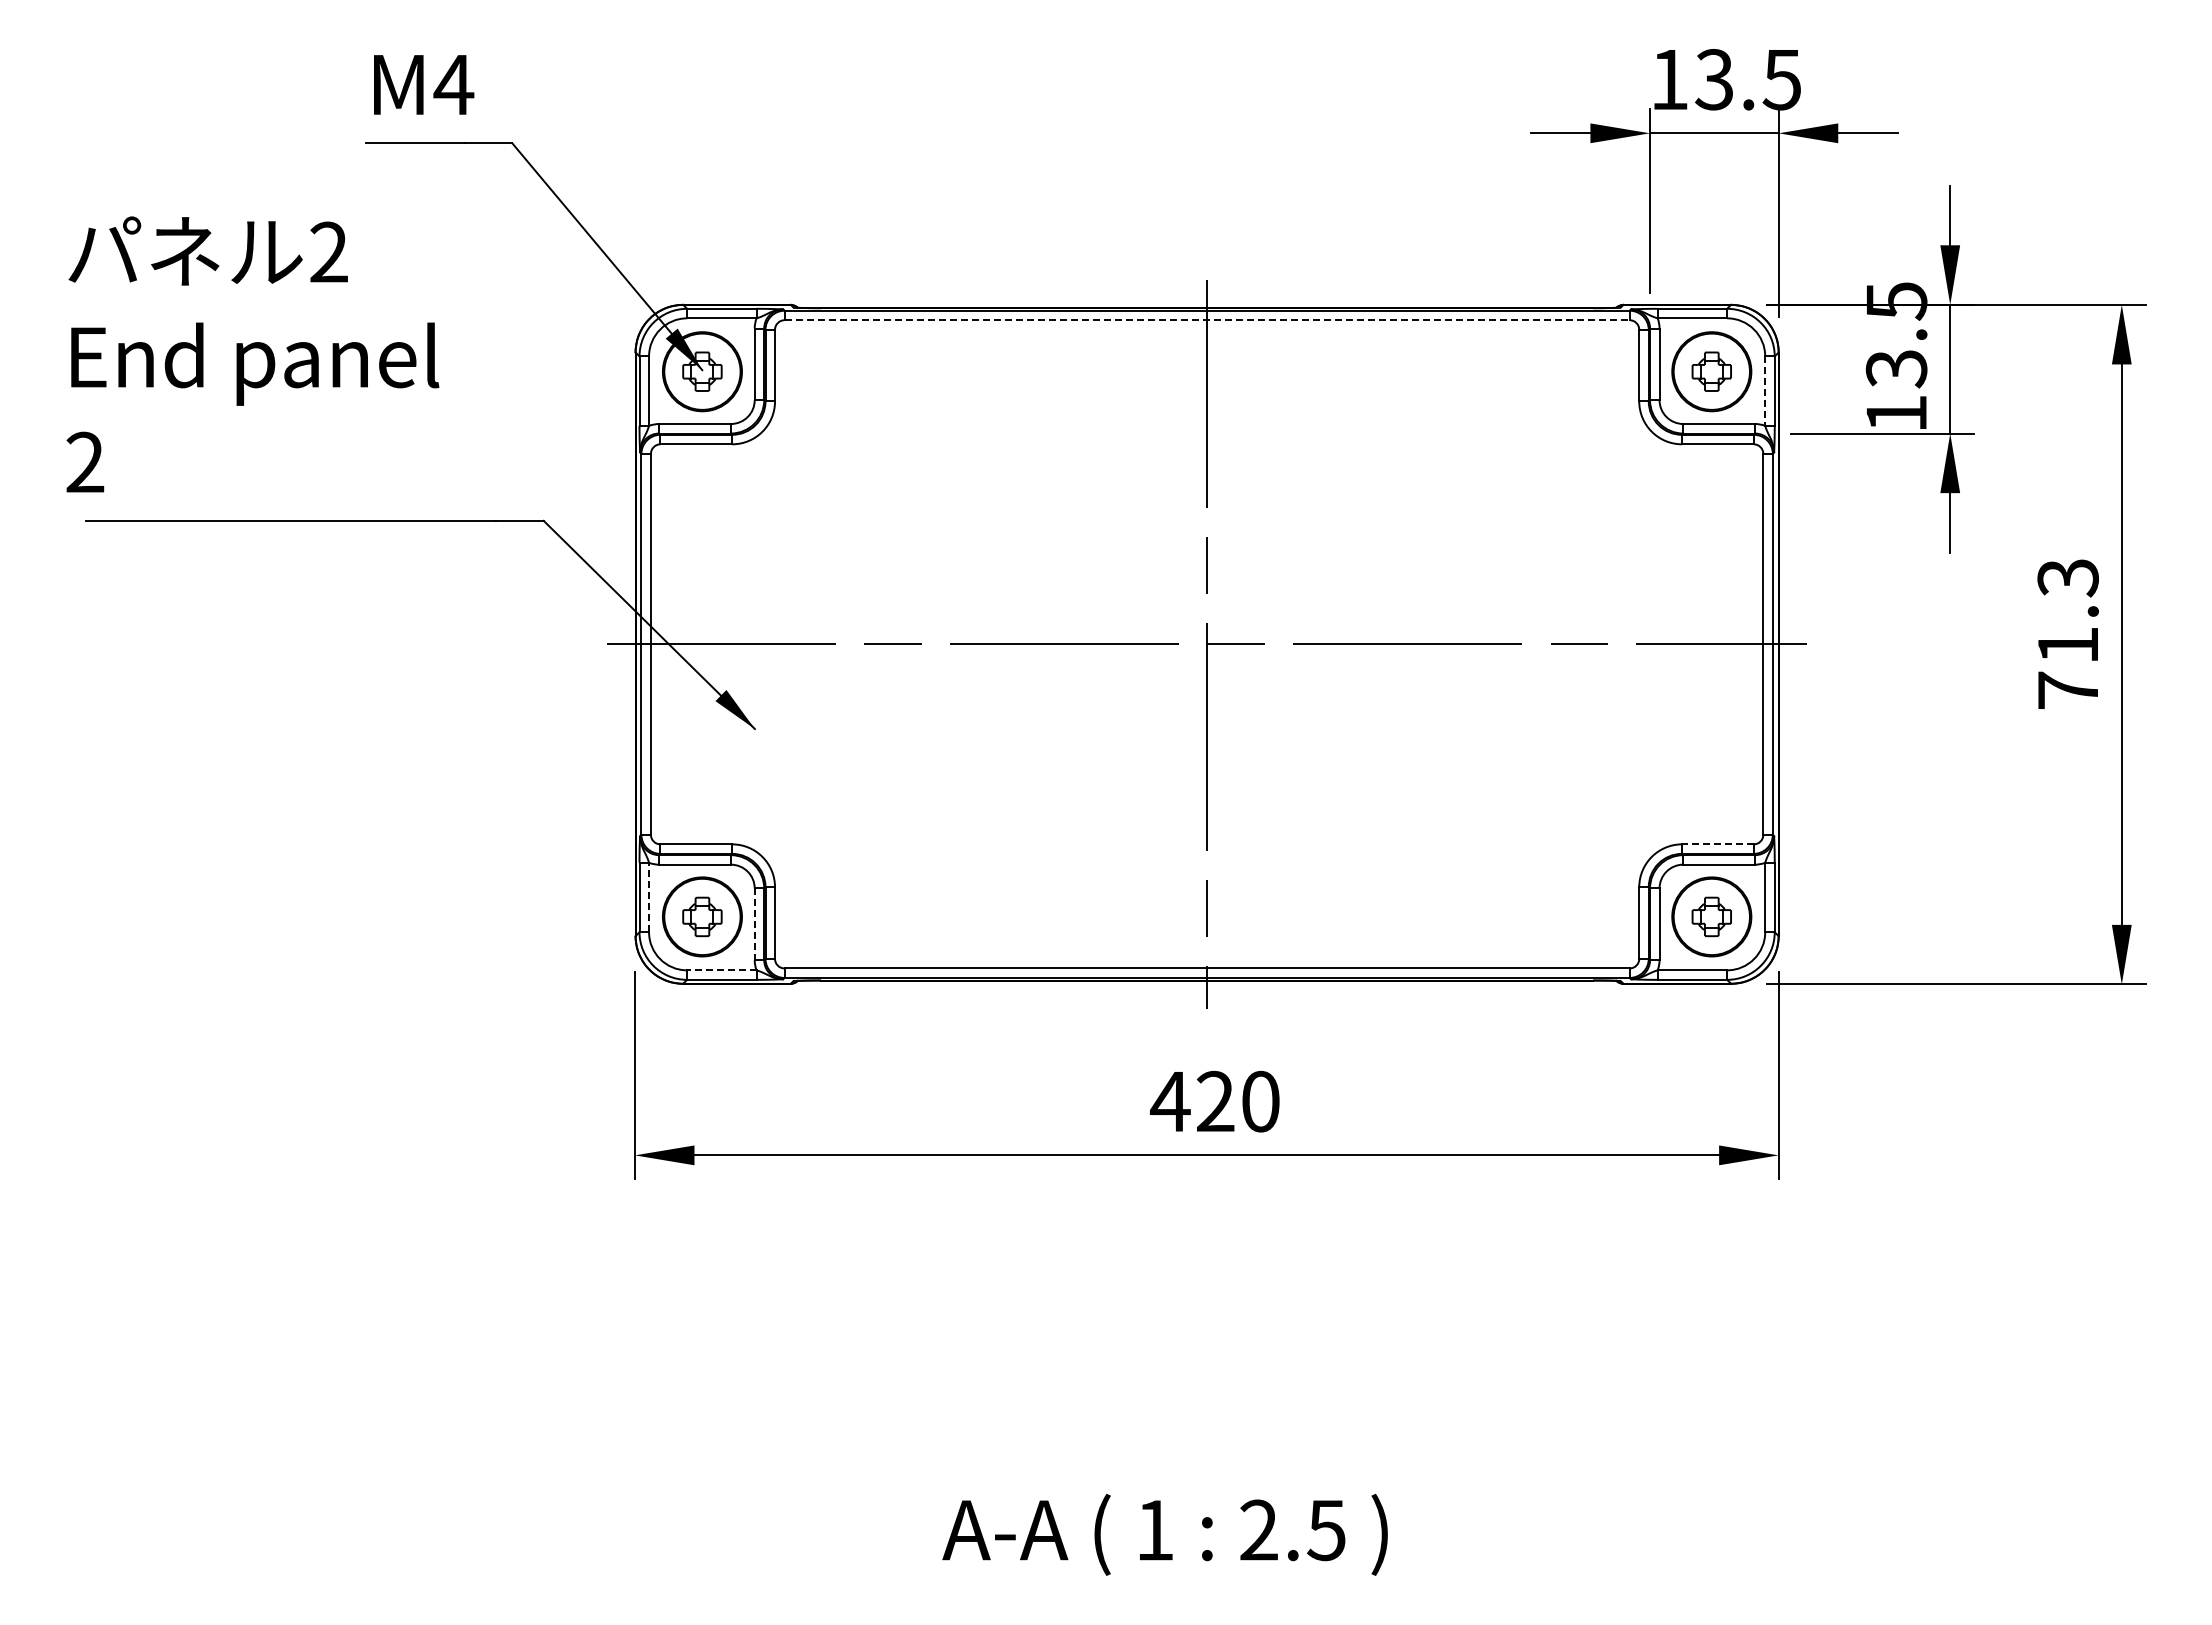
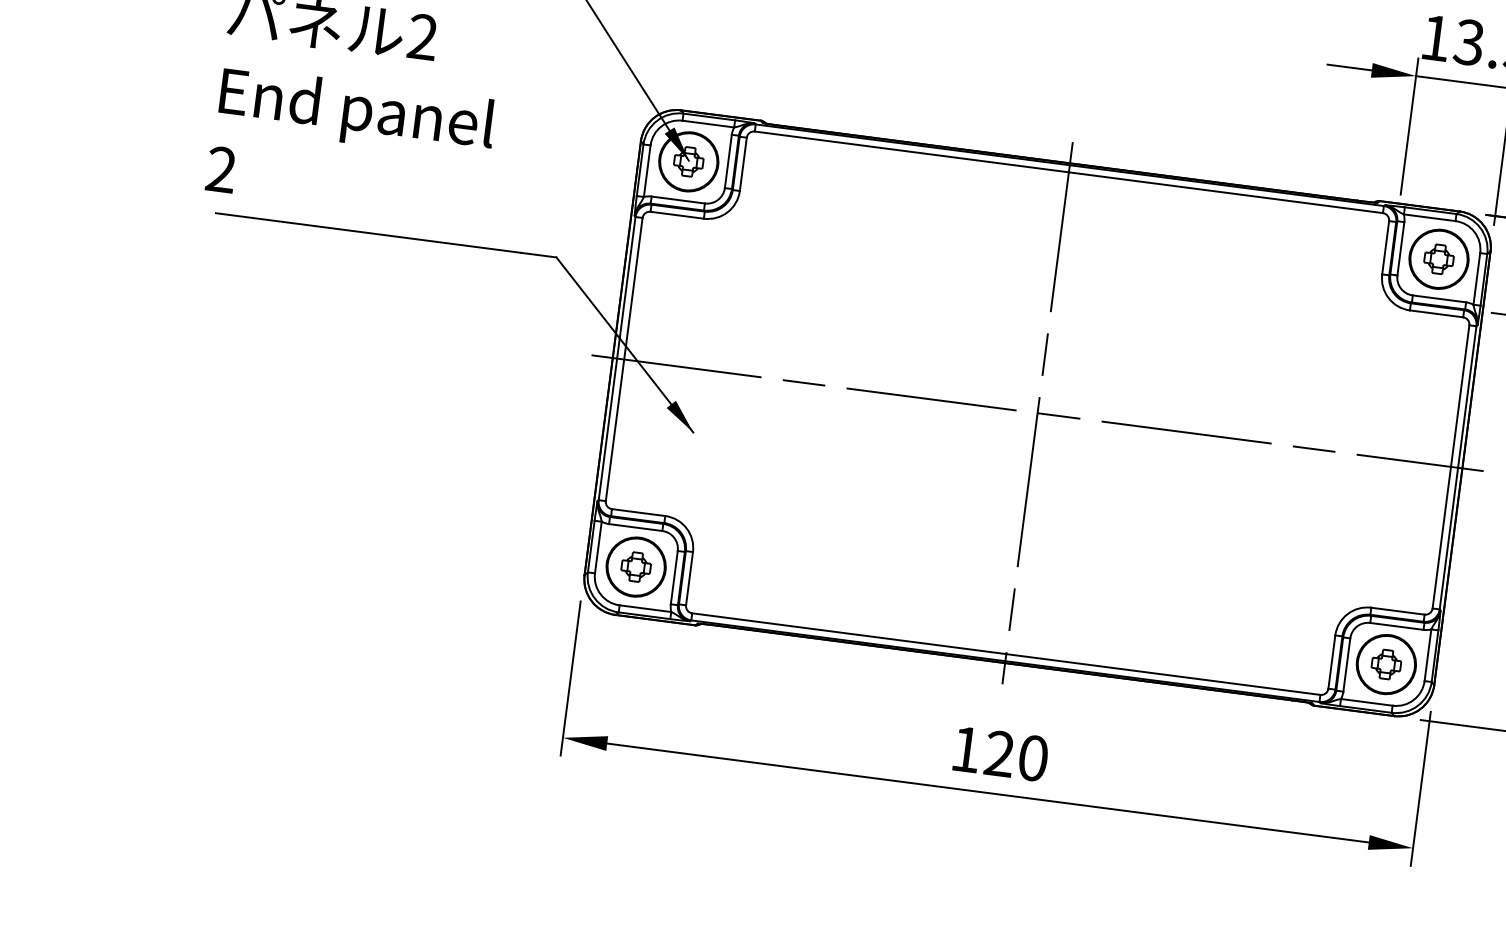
line: (1207, 320) -> (1069, 172), dashed -> solid
line: (1765, 391) -> (1477, 279), dashed -> solid
line: (1717, 844) -> (1397, 611), dashed -> solid
line: (649, 897) -> (598, 547), dashed -> solid
line: (754, 924) -> (674, 577), dashed -> solid
line: (721, 970) -> (645, 608), dashed -> solid
text: (1170, 1101) -> (966, 749), 420 -> 120

